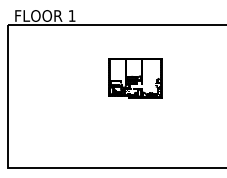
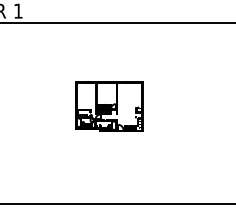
part: (135, 78) -> (108, 106), moved

